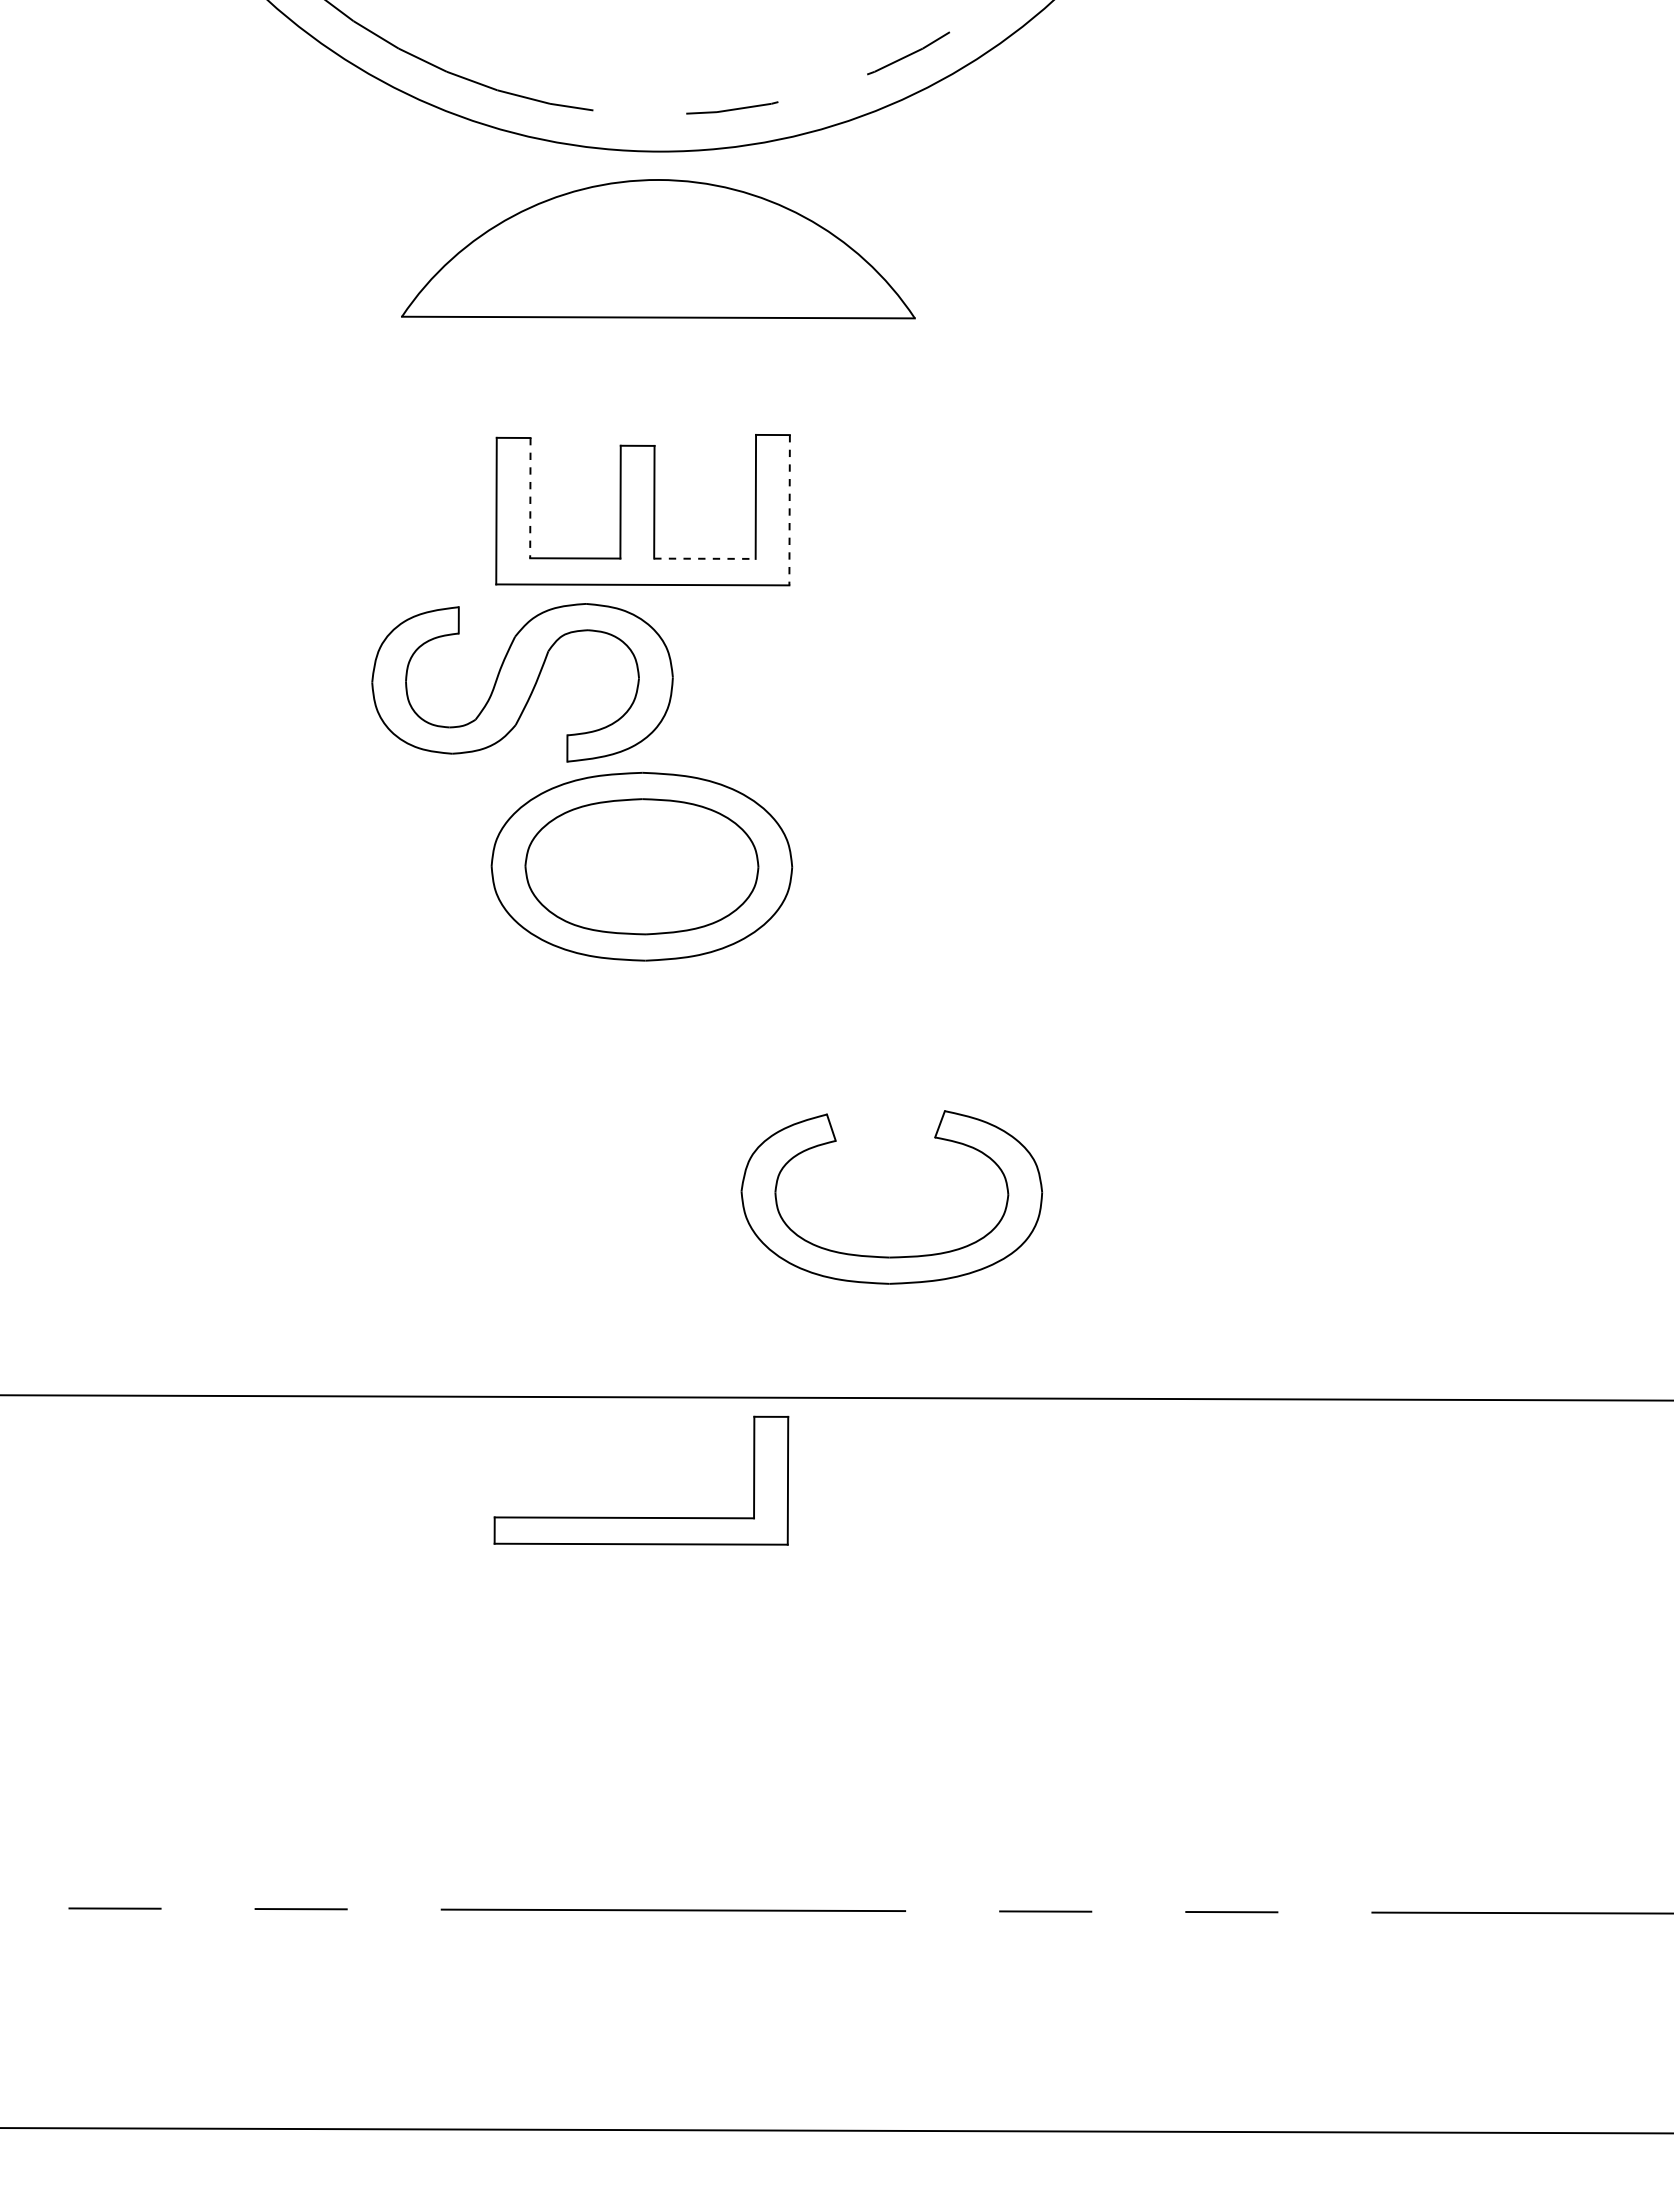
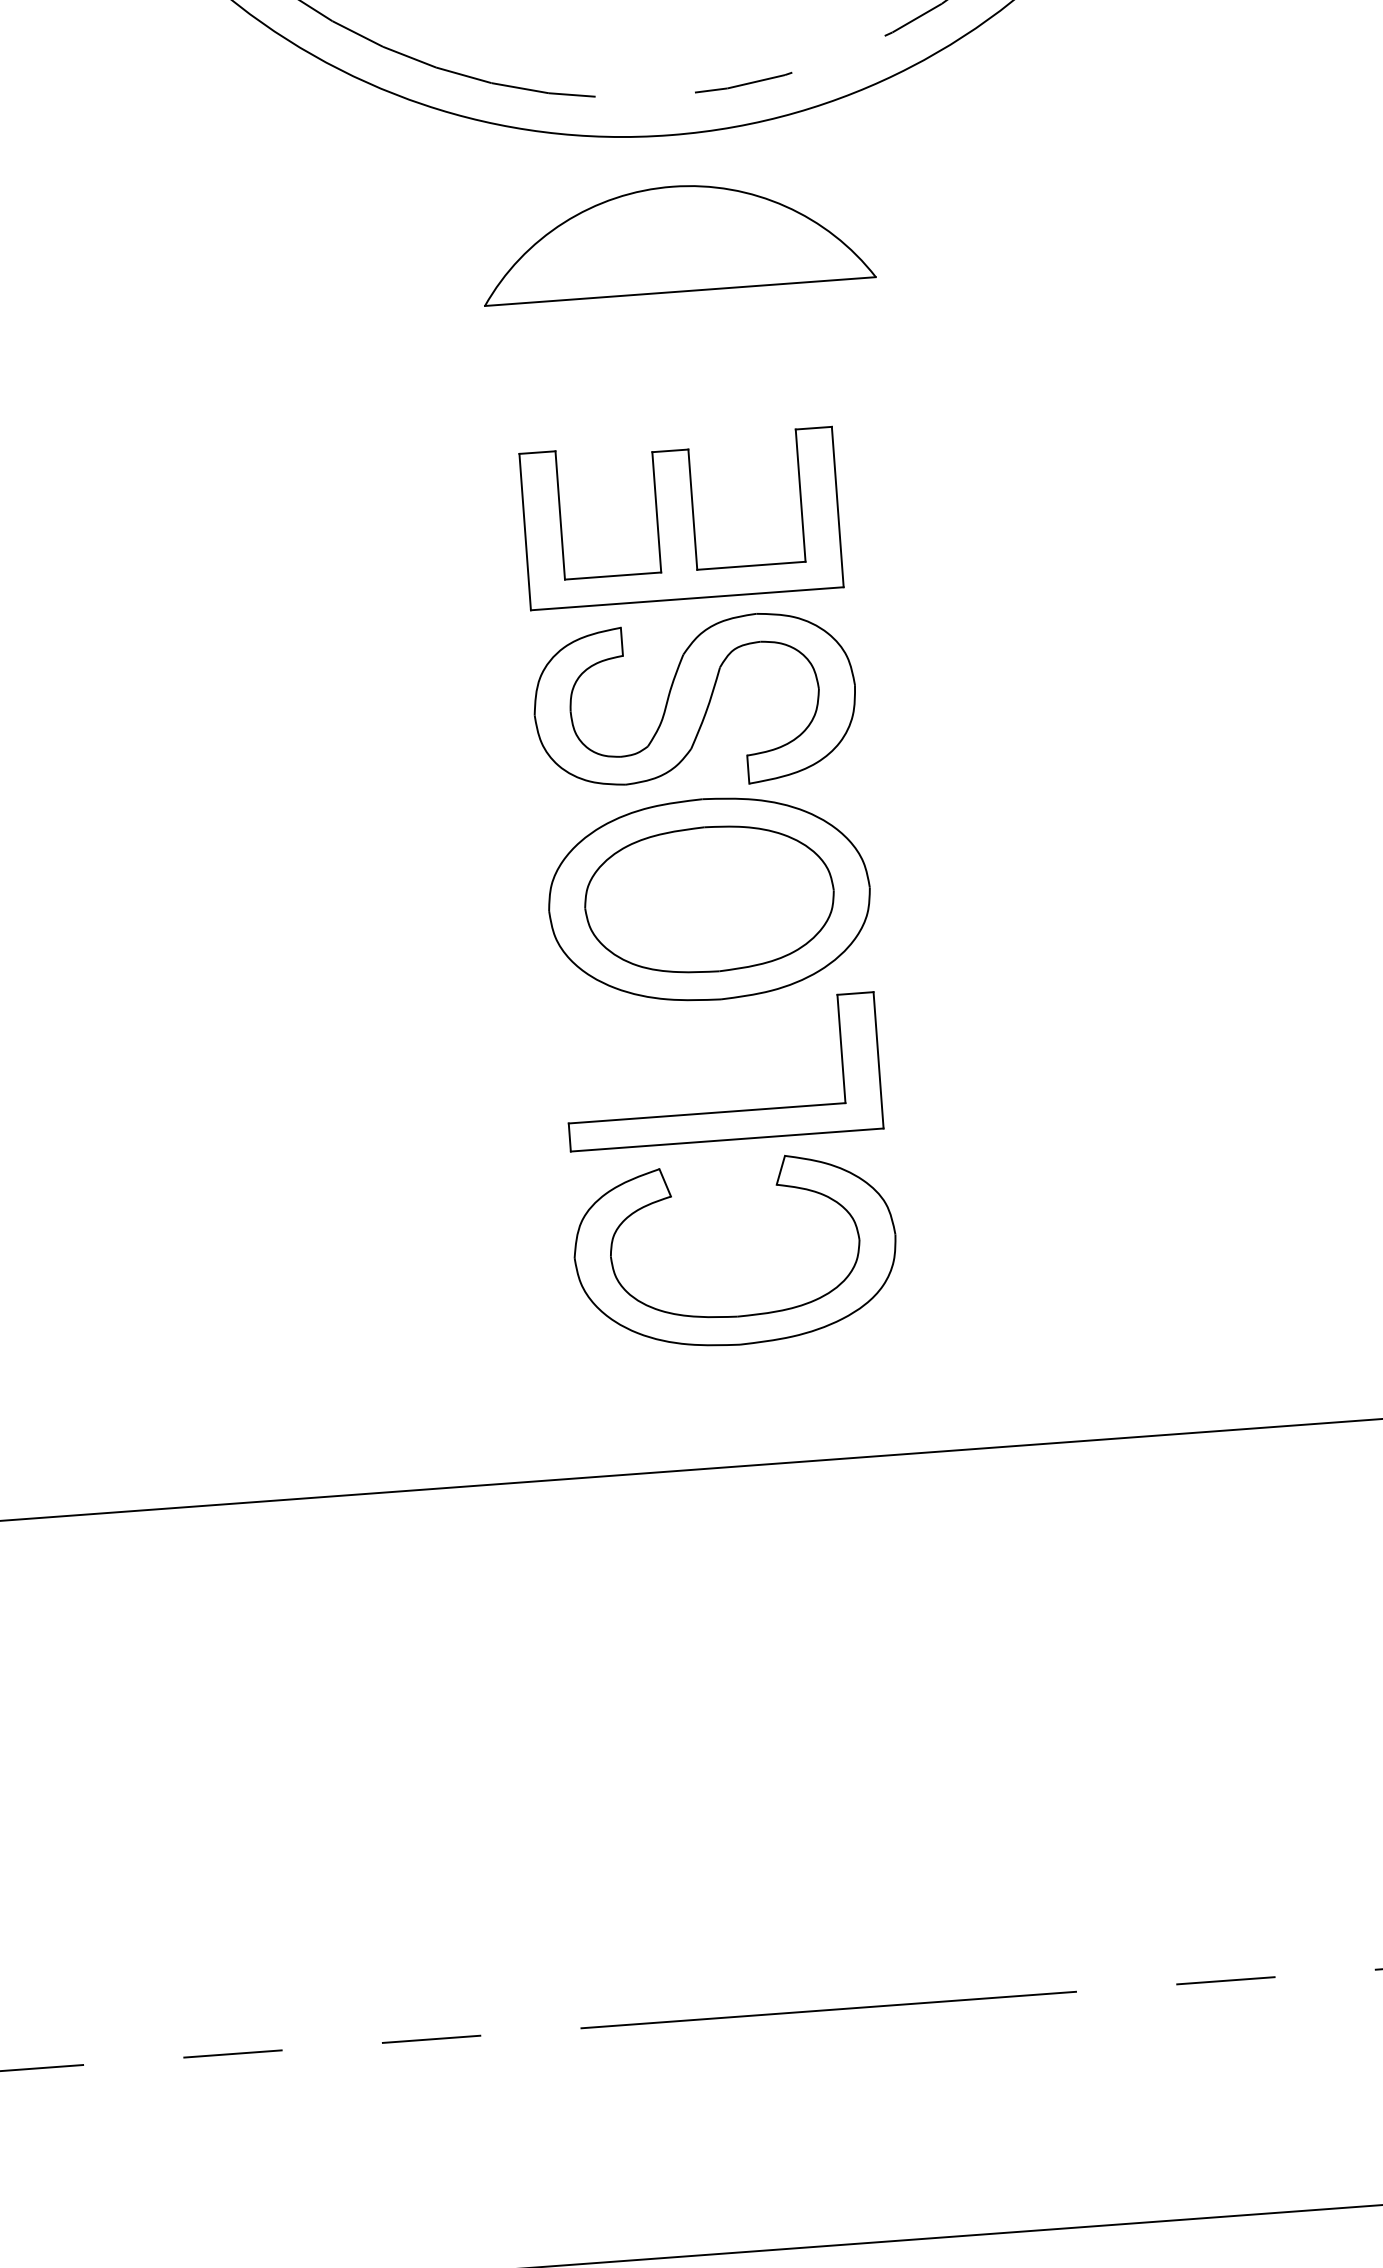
part: (658, 249) -> (676, 239), size x0.71
line: (530, 498) -> (560, 515), dashed -> solid
line: (789, 510) -> (837, 507), dashed -> solid
line: (704, 558) -> (750, 565), dashed -> solid
part: (522, 682) -> (694, 702), moved
part: (891, 1256) -> (739, 1315), moved
part: (641, 1517) -> (725, 1111), moved

